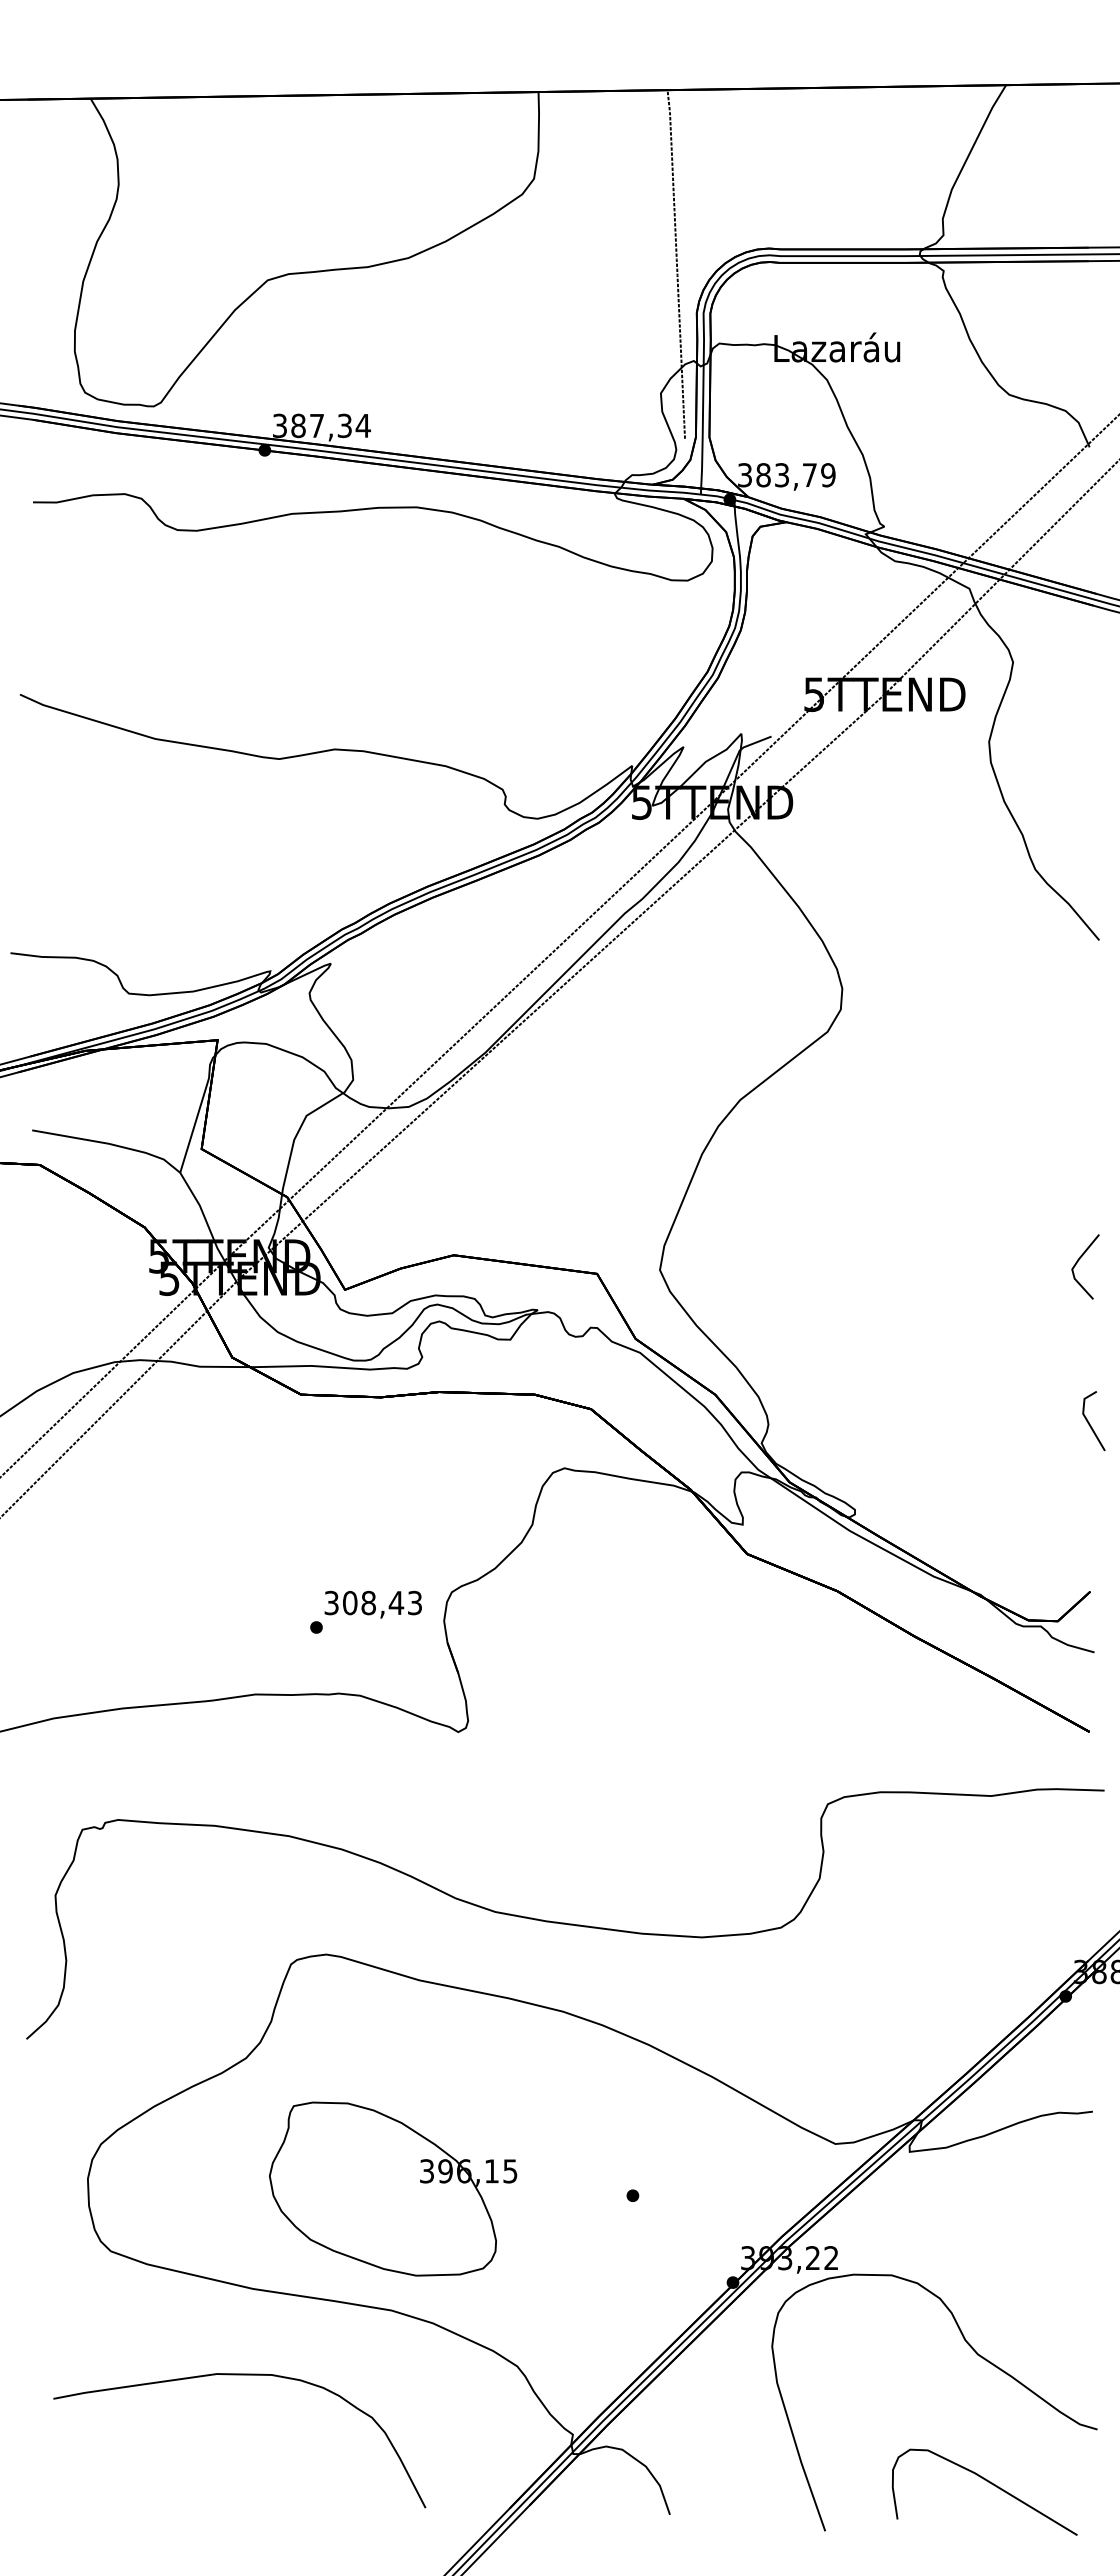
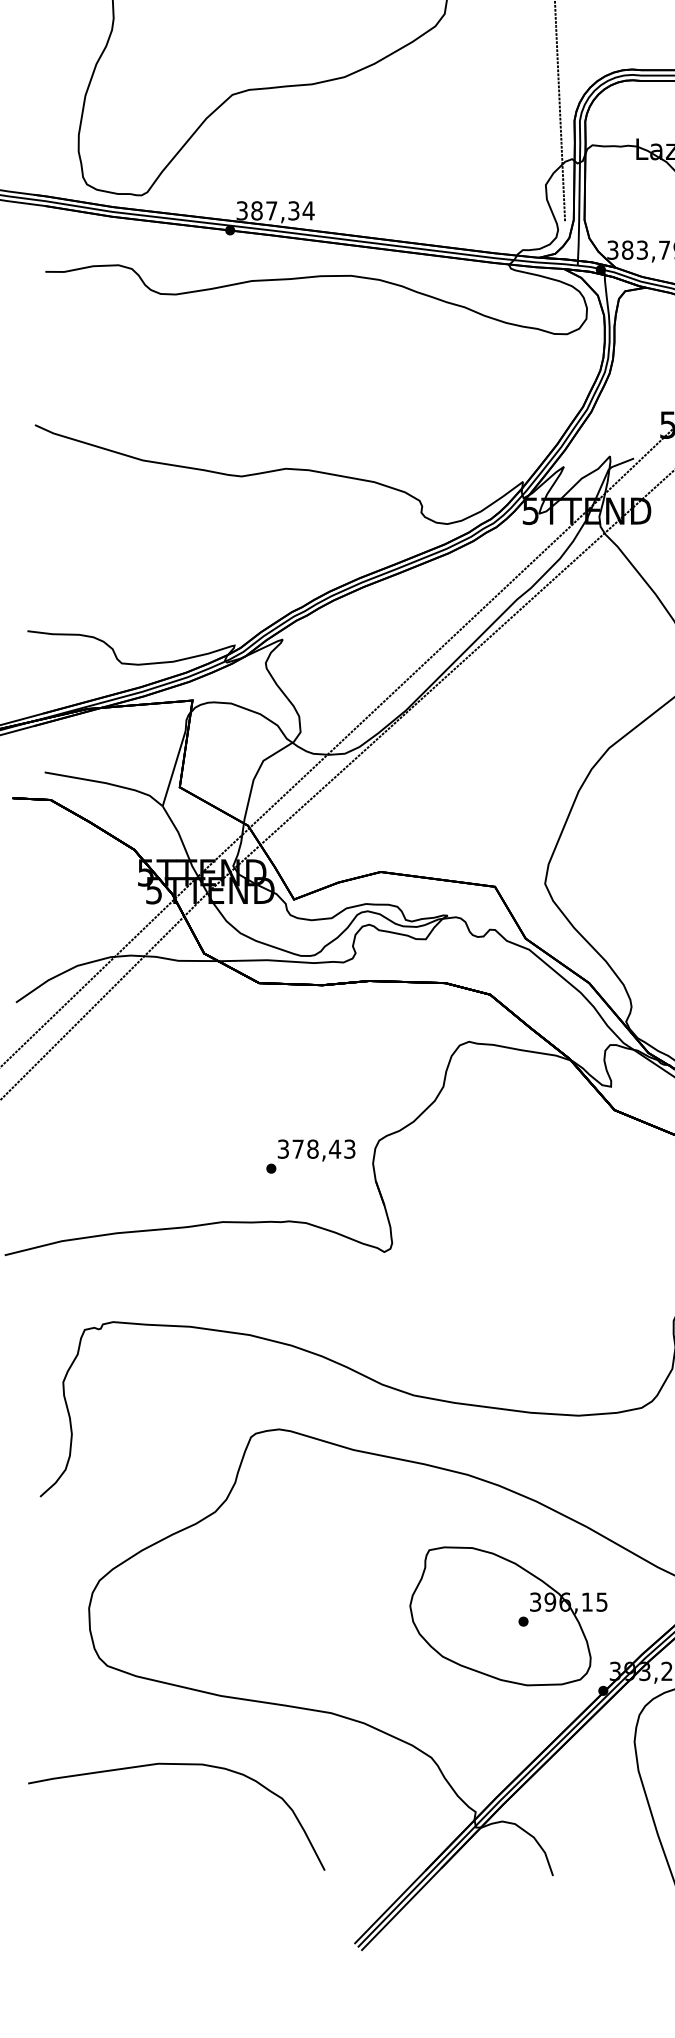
text: (350, 1602) -> (298, 1148), 308,43 -> 378,43
part: (393, 2188) -> (508, 1615), moved
curve: (239, 2375) -> (176, 1764), moved

